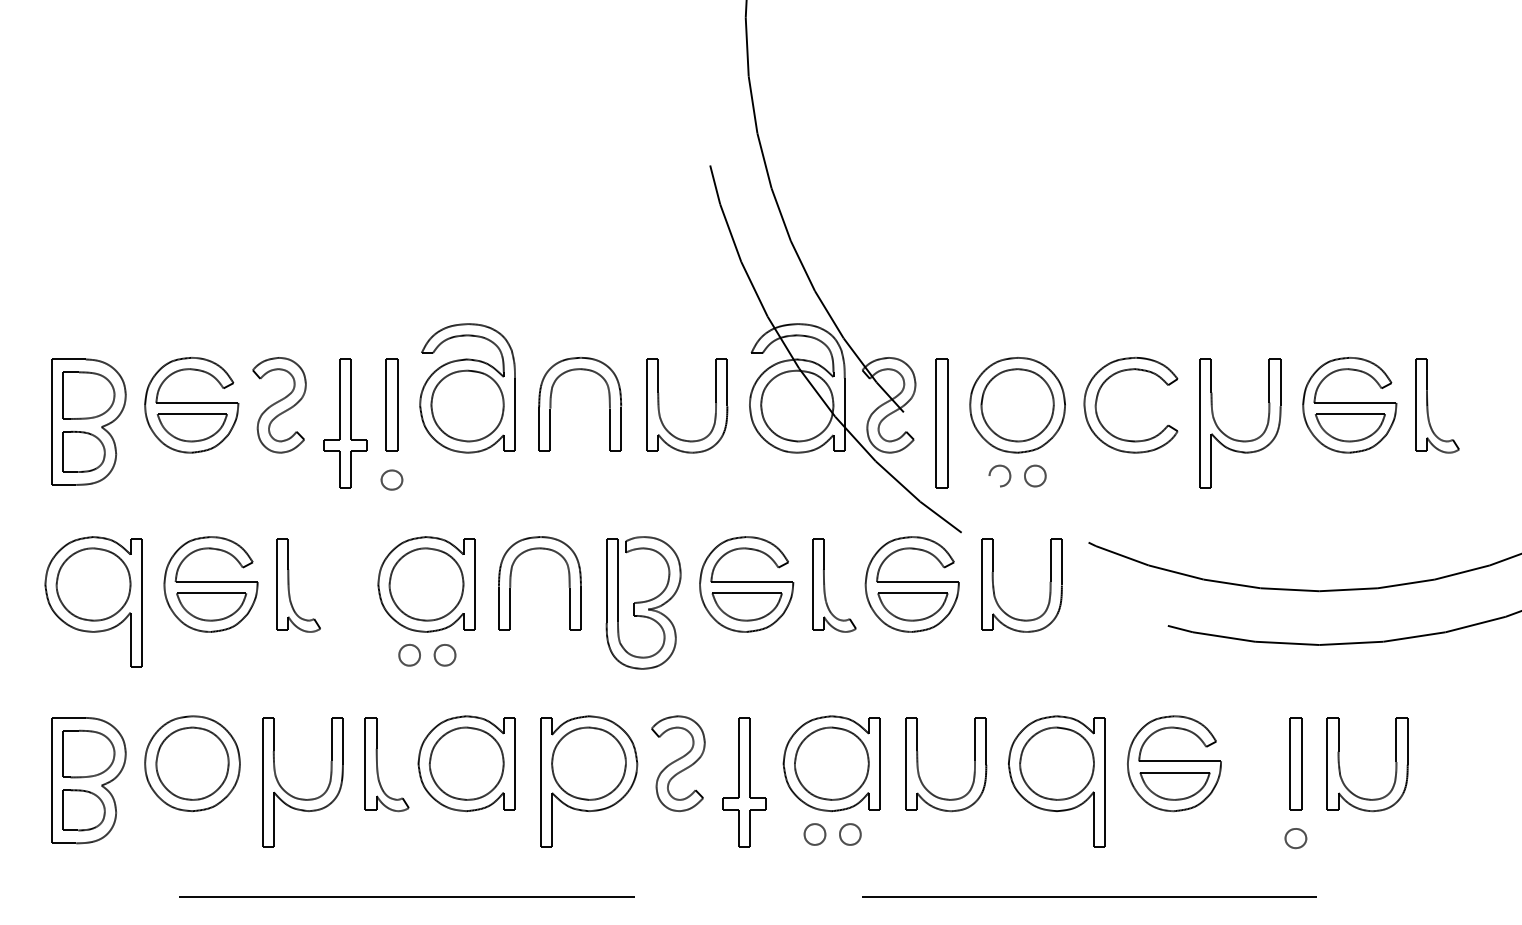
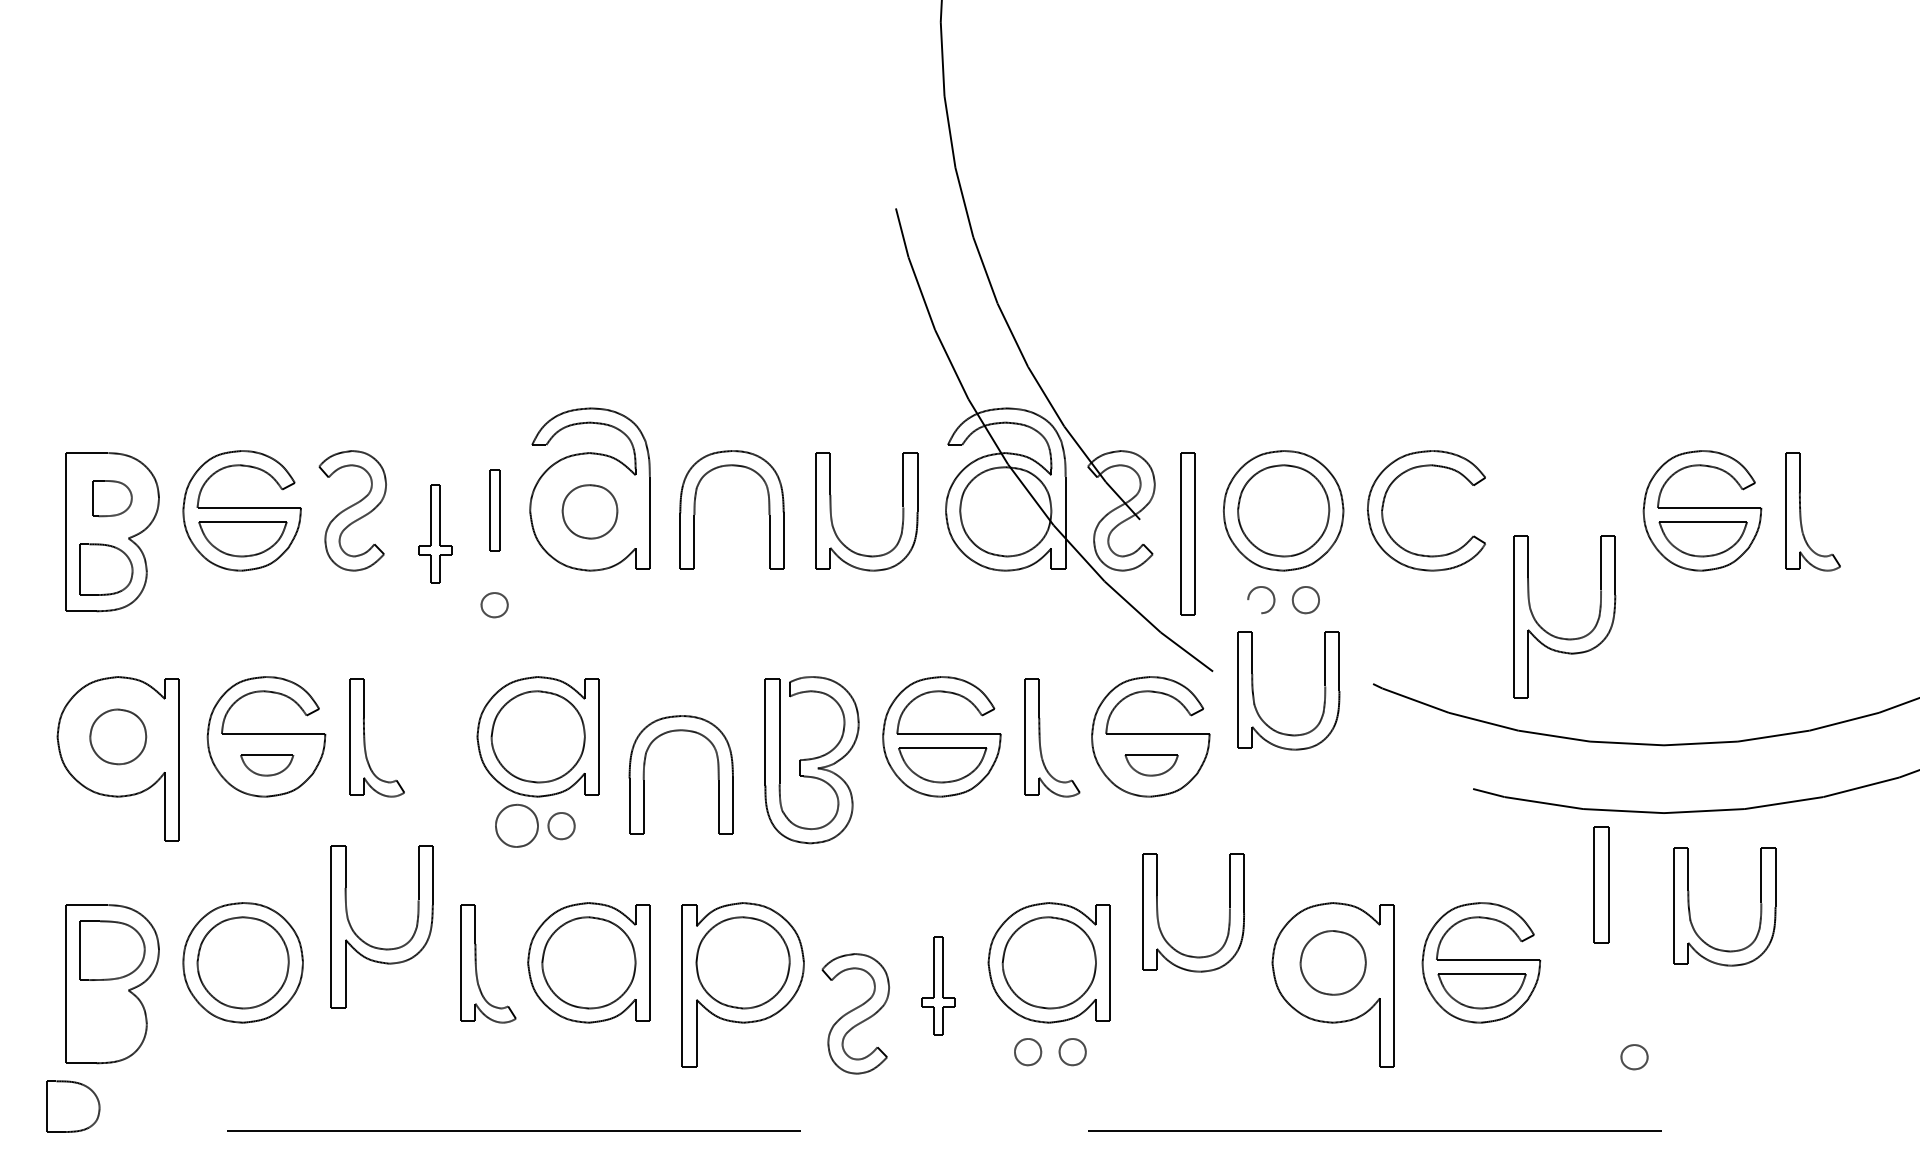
part: (88, 395) -> (112, 498), size x0.6
part: (391, 405) -> (494, 510), size x0.7
part: (467, 405) -> (589, 511), size x0.6
part: (345, 423) -> (435, 533), size x0.6
part: (1239, 439) -> (1563, 637), moved
part: (510, 583) -> (644, 774), moved
part: (92, 584) -> (117, 736), size x0.6
part: (994, 588) -> (1254, 695), moved
part: (211, 607) -> (266, 765), size x0.6
part: (912, 607) -> (1151, 765), size x0.6
part: (409, 655) -> (516, 826), size x1.6
part: (678, 763) -> (855, 1013), moved
part: (1056, 763) -> (1332, 962), size x0.7
part: (1295, 763) -> (1601, 884), moved
part: (918, 764) -> (1158, 912), moved
part: (1340, 767) -> (1690, 910), moved
part: (743, 781) -> (938, 985), size x0.6
part: (297, 797) -> (375, 946), moved
part: (84, 810) -> (73, 1106), moved

